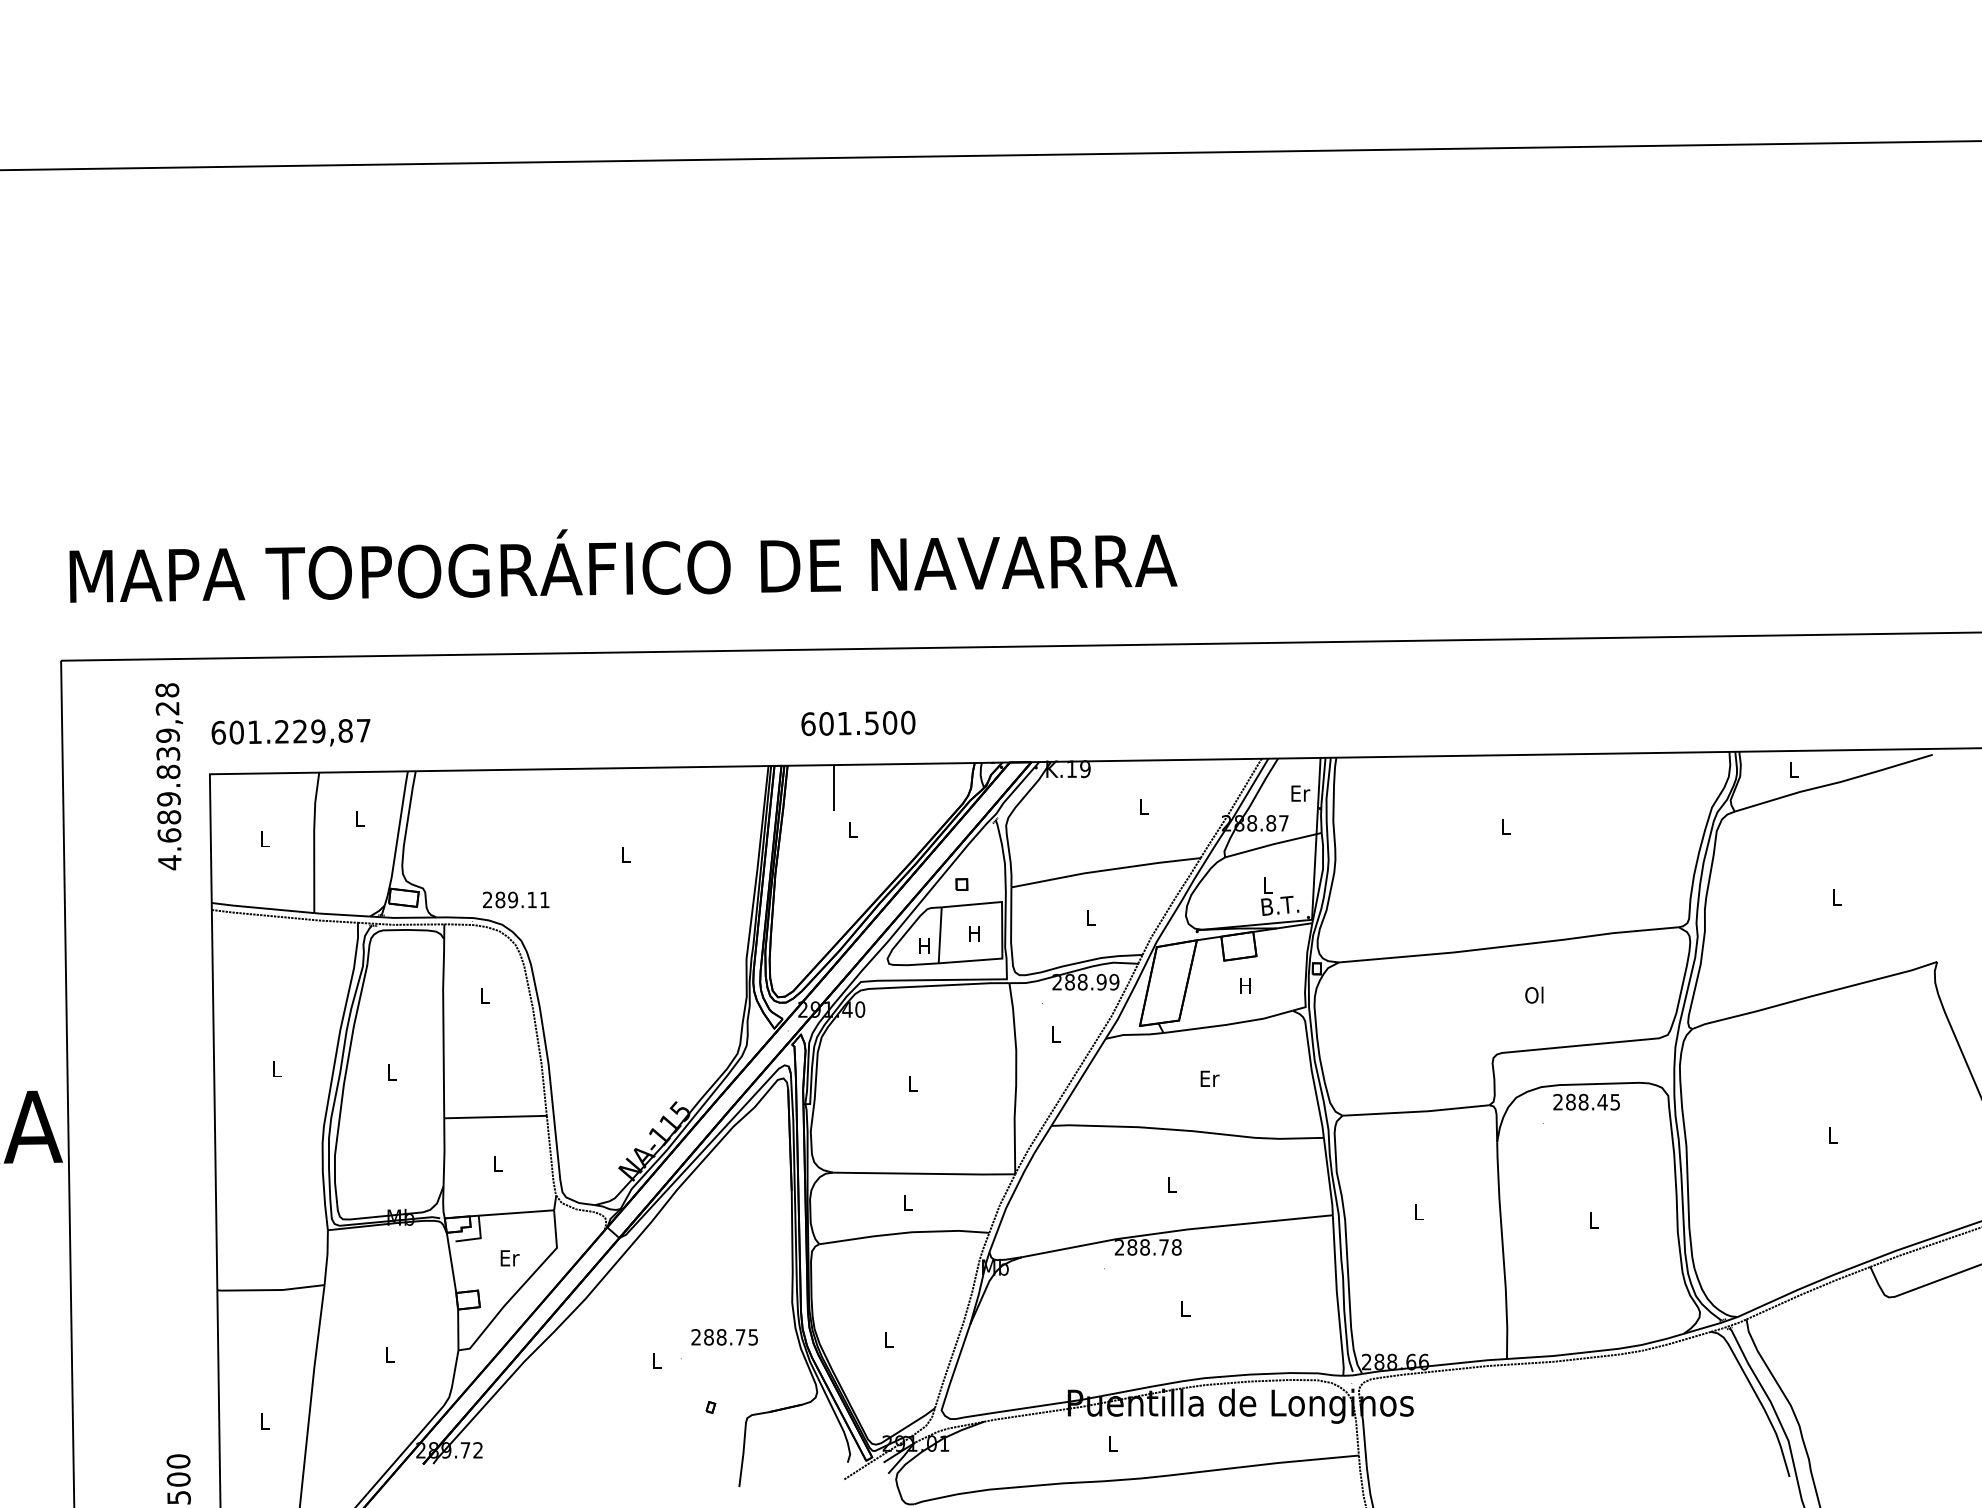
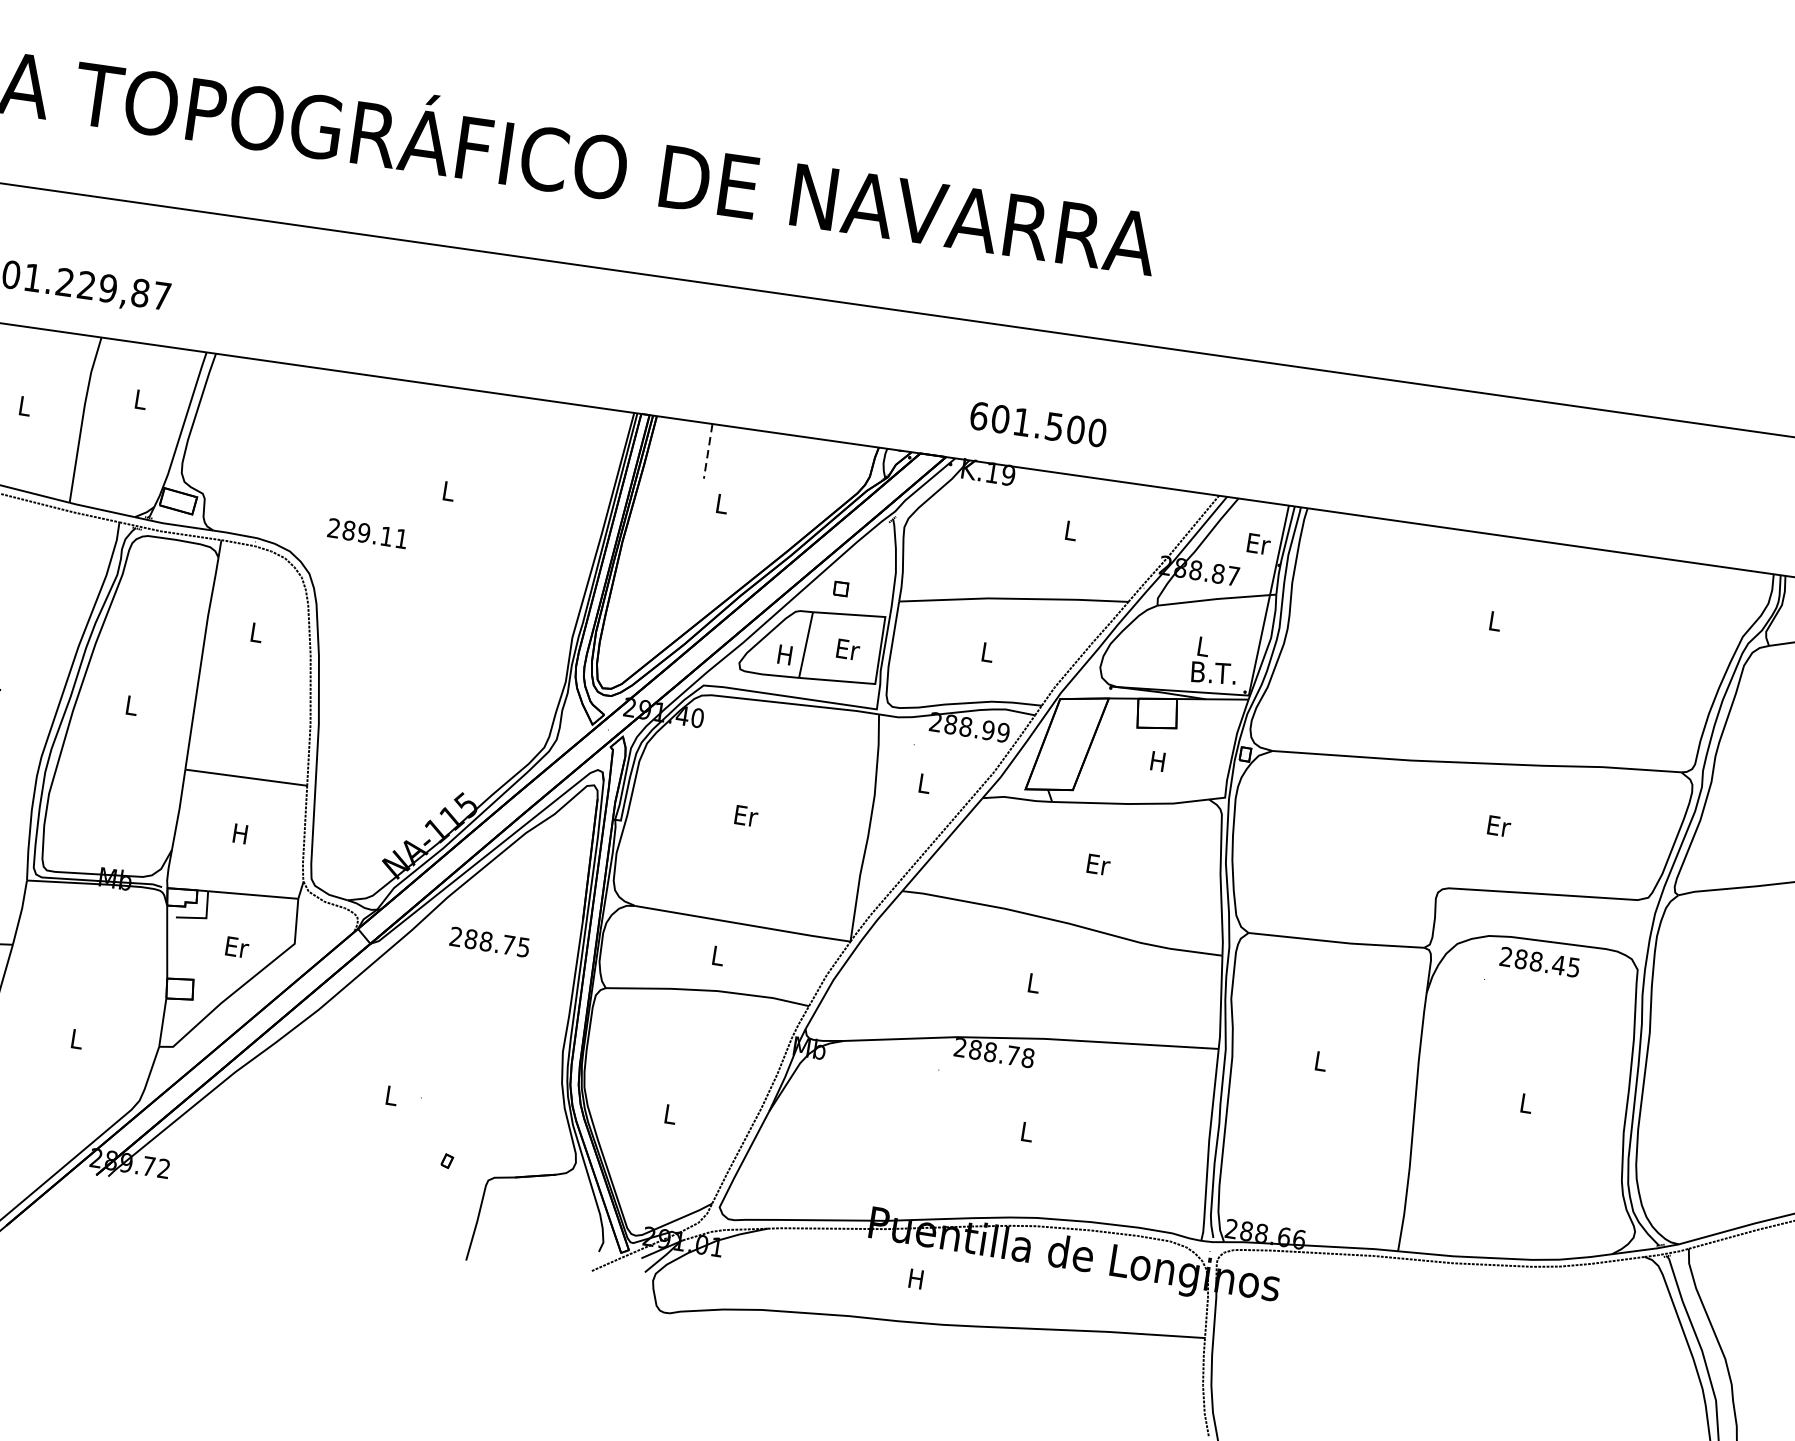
text: (858, 722) -> (1038, 423), moved
line: (834, 788) -> (708, 451), solid -> dashed
text: (515, 899) -> (367, 532), moved
text: (975, 933) -> (848, 649), H -> Er
text: (1535, 994) -> (1499, 825), Ol -> Er
text: (912, 1084) -> (745, 816), L -> Er
text: (497, 1163) -> (240, 832), L -> H
text: (724, 1337) -> (489, 942), moved
text: (1112, 1443) -> (915, 1278), L -> H

